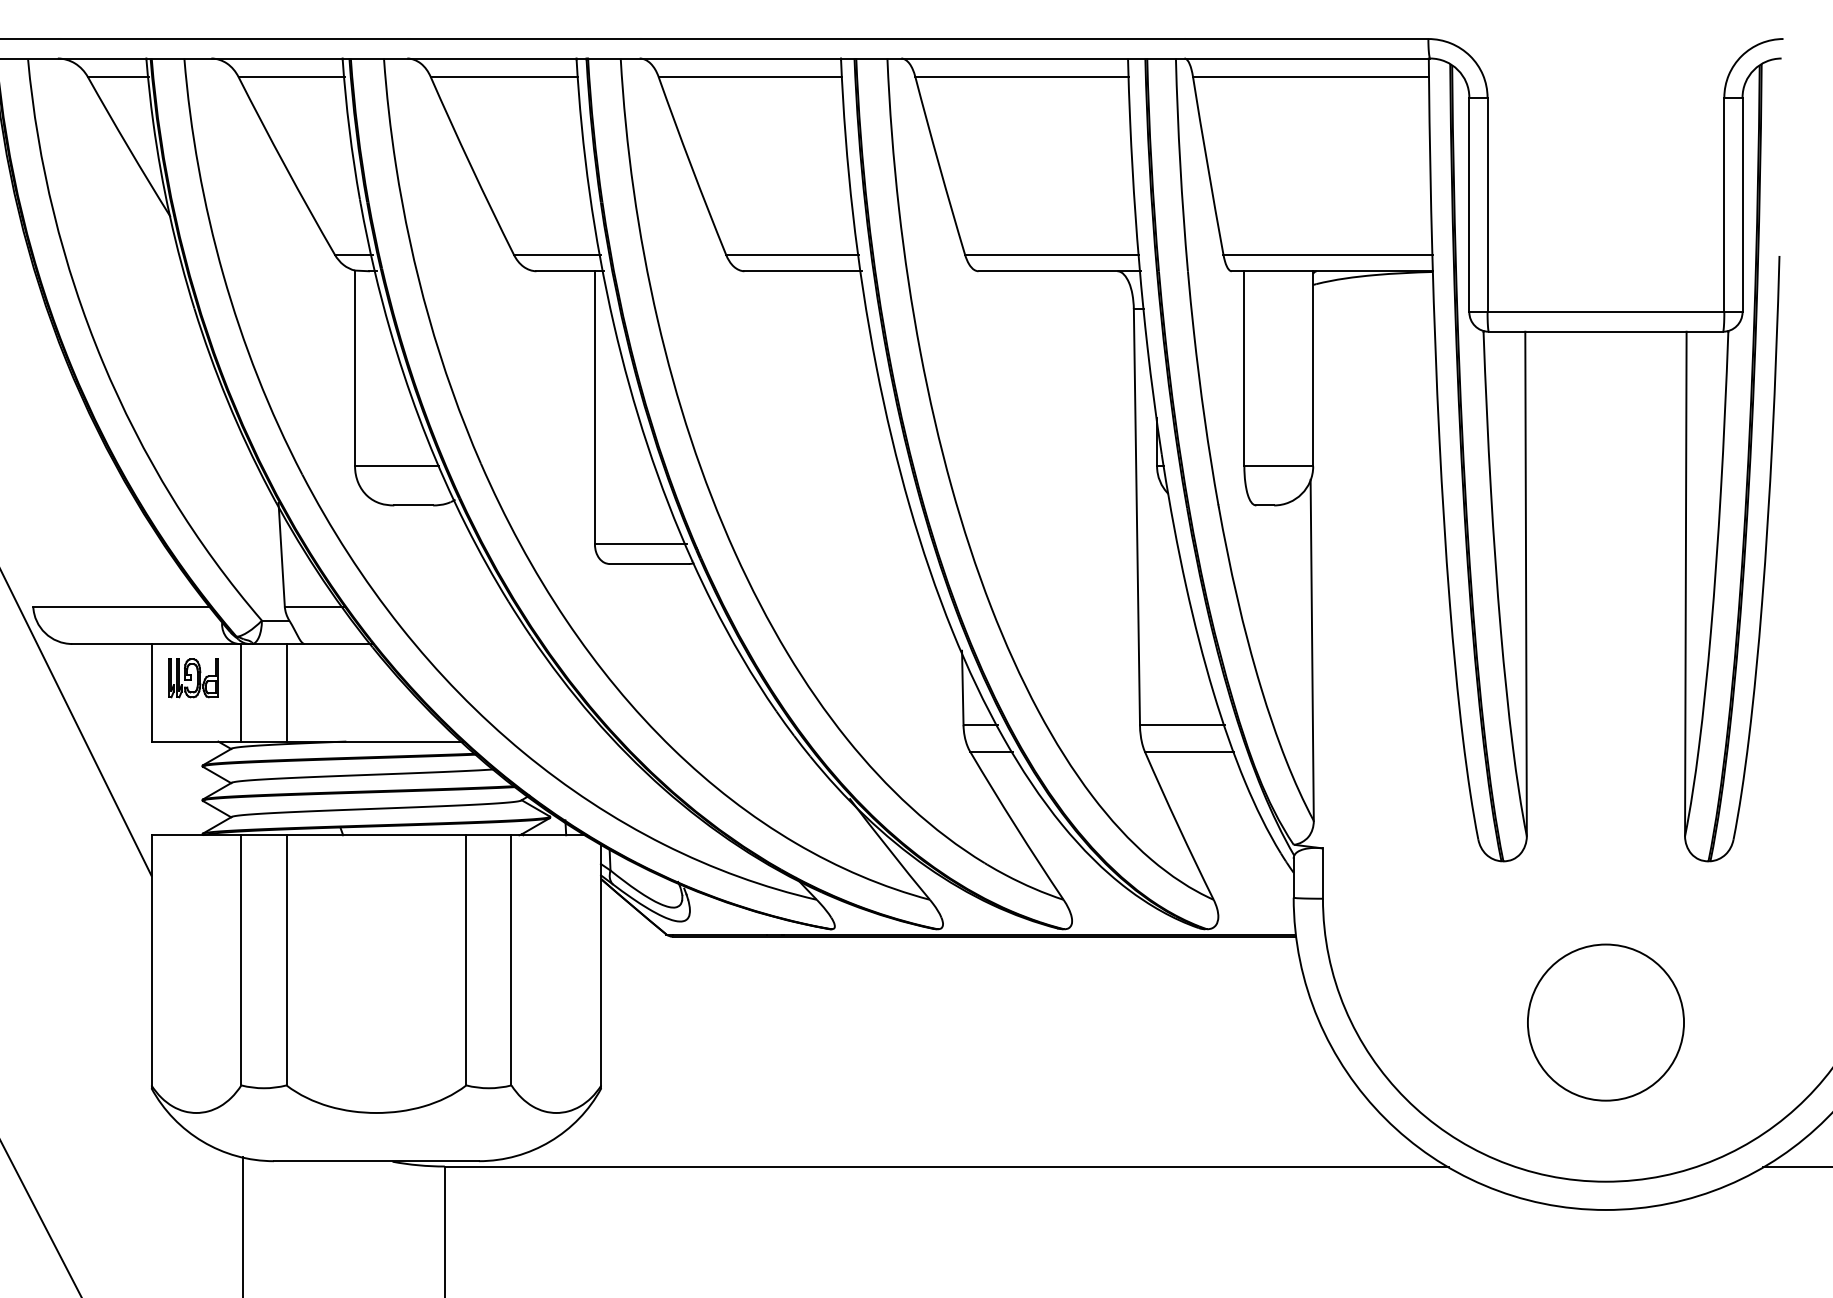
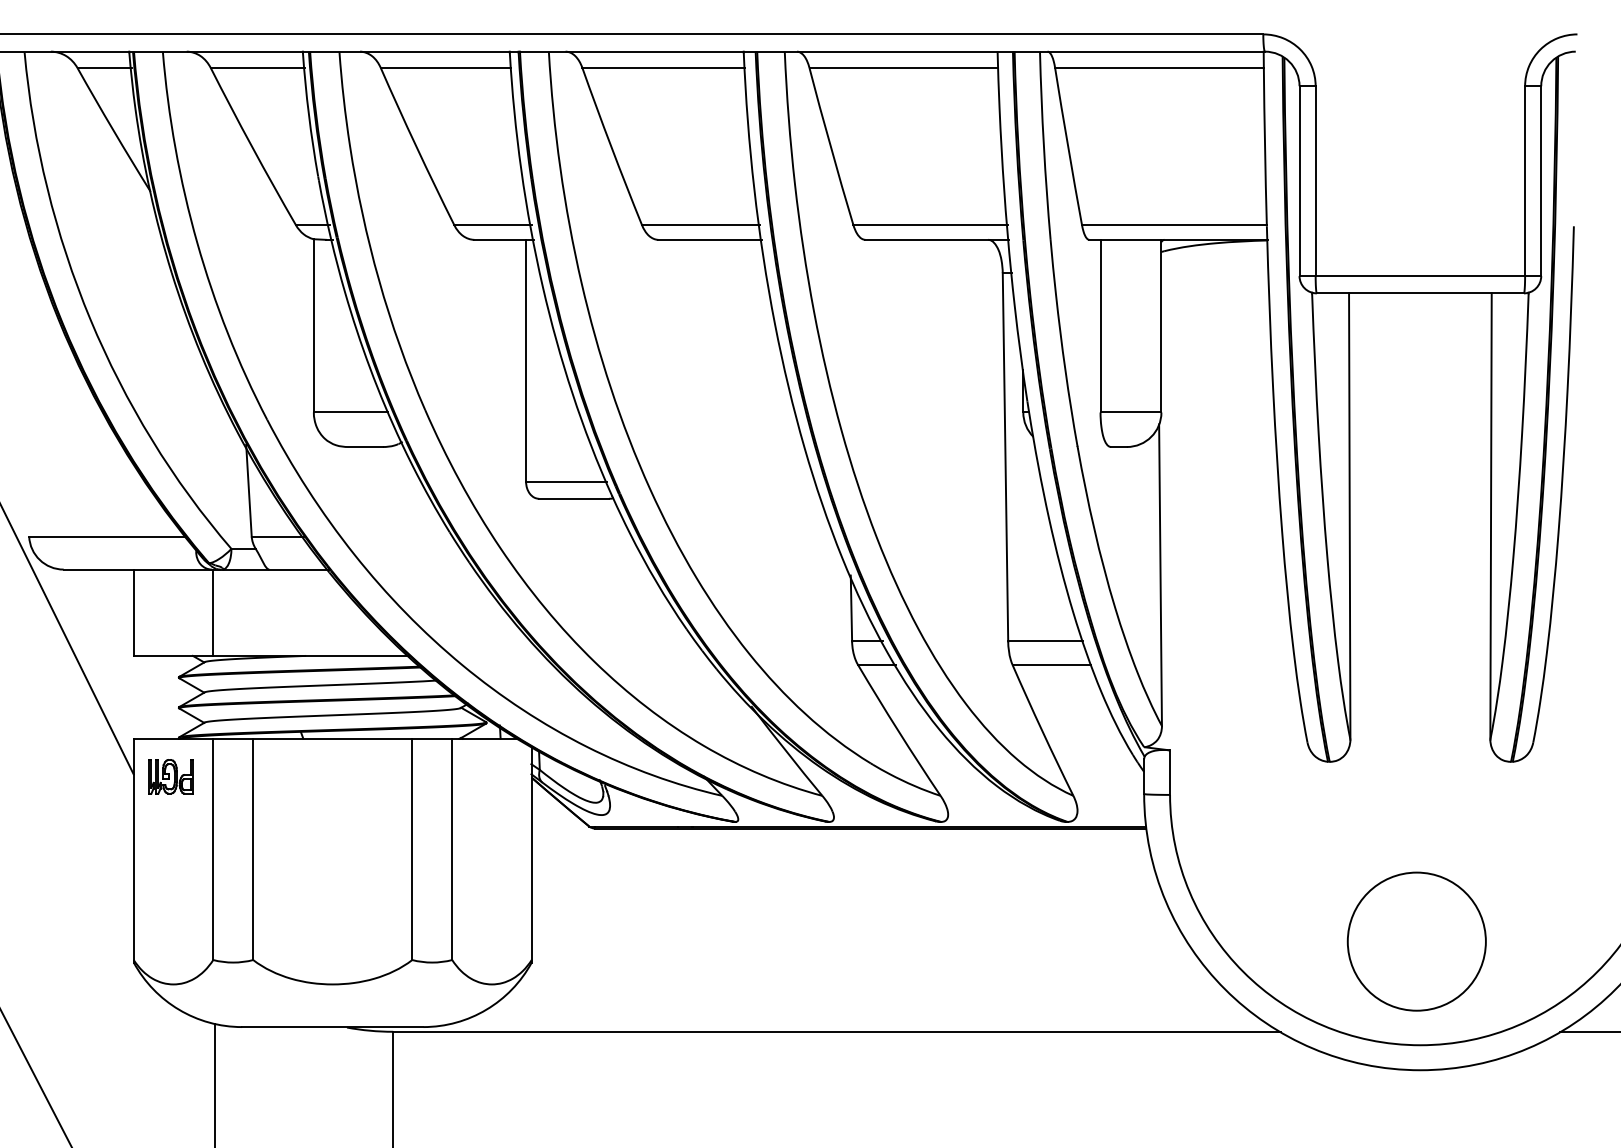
part: (193, 678) -> (170, 777), moved
line: (286, 692) -> (253, 612), removed
circle: (1605, 1022) -> (1416, 941), moved

